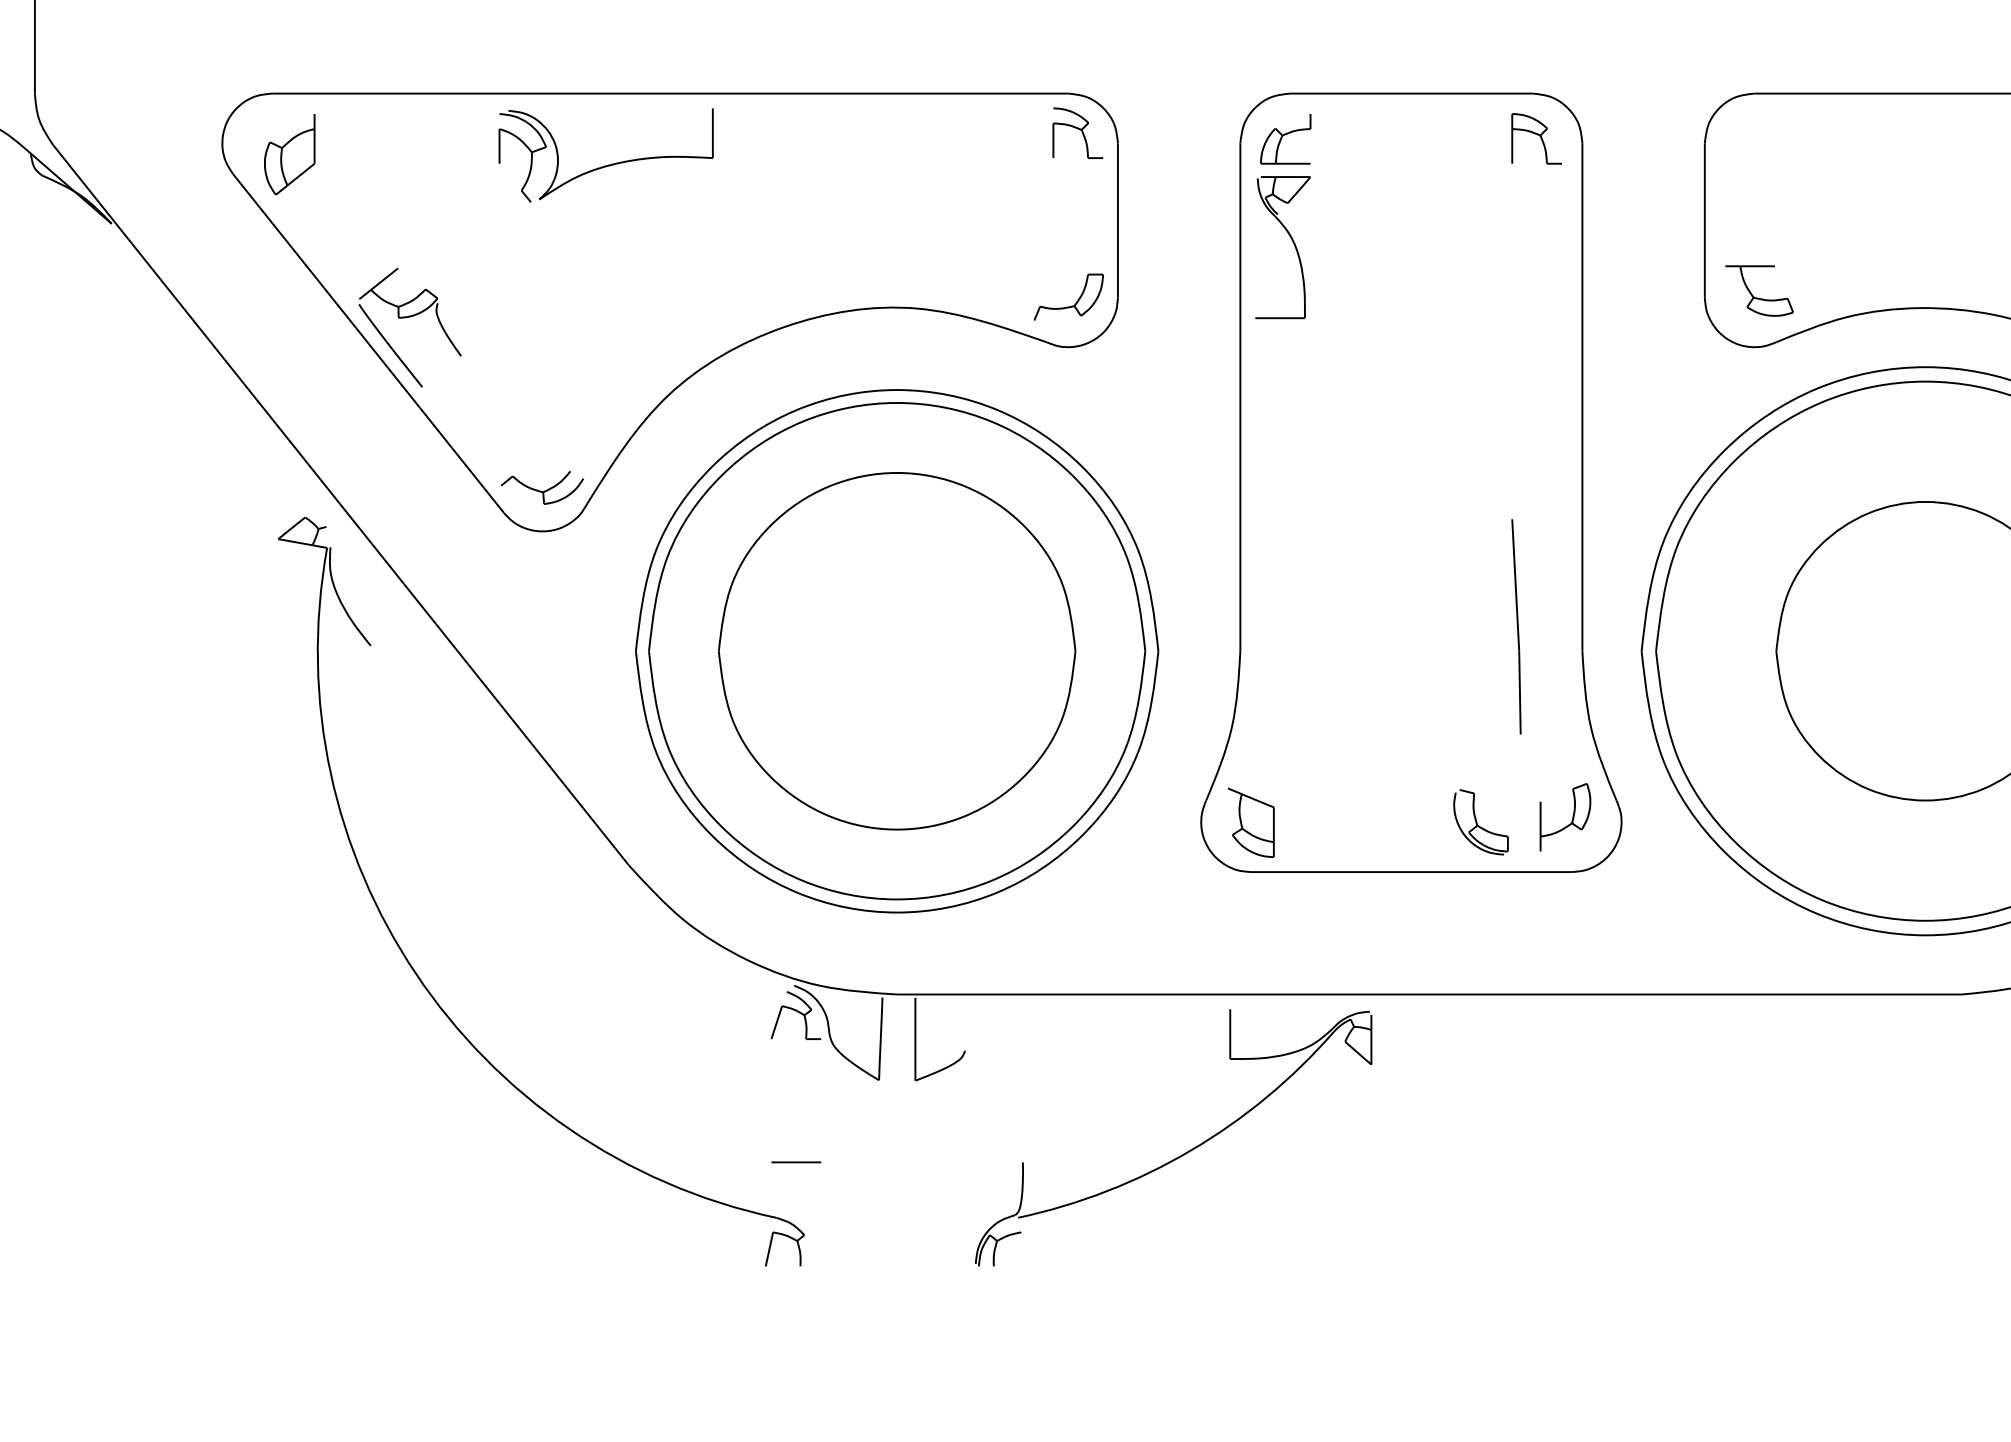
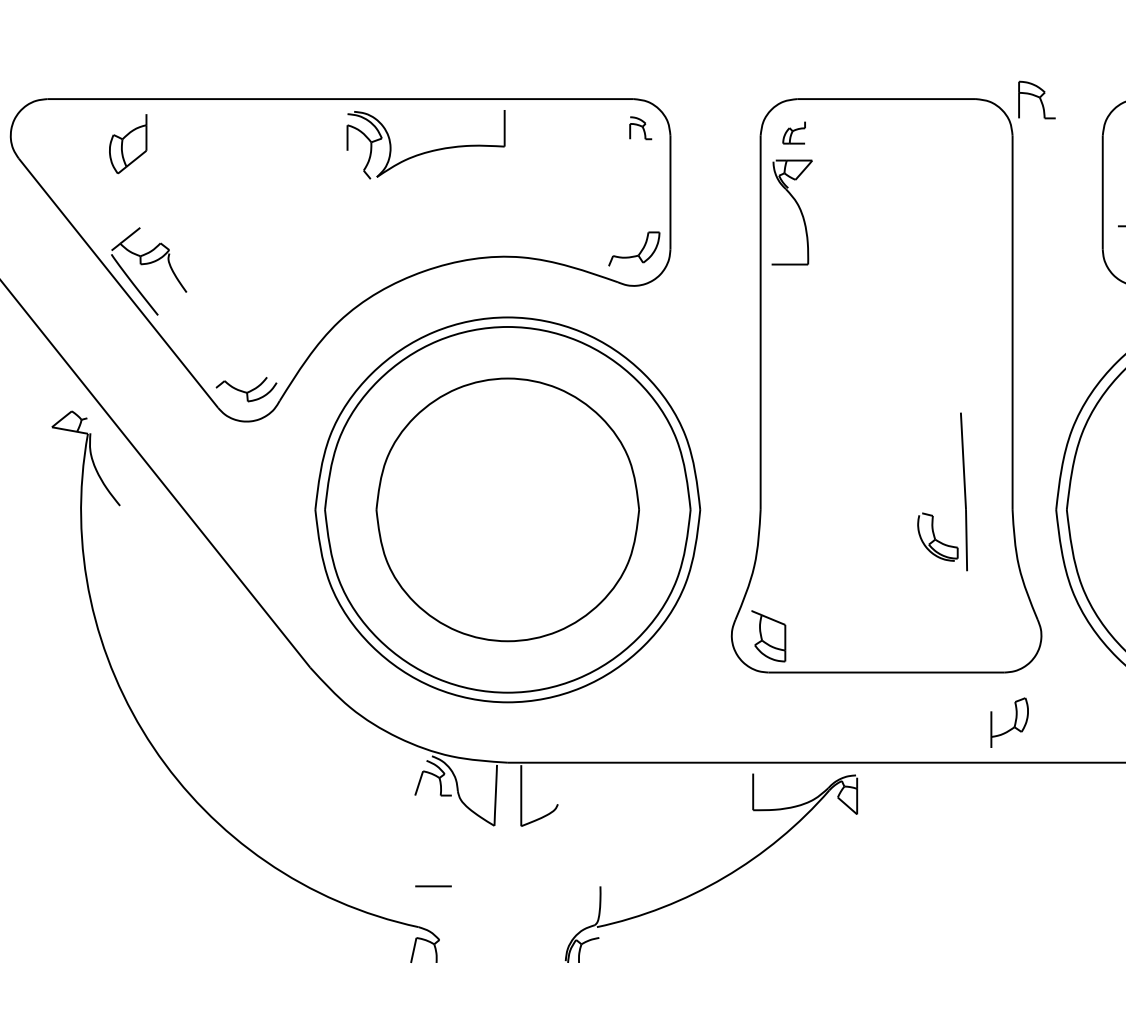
part: (1077, 132) -> (640, 127), size x0.6
part: (1536, 138) -> (1036, 99), moved
part: (1285, 139) -> (793, 132), size x0.6
part: (289, 154) -> (128, 143), moved
part: (608, 164) -> (427, 151), moved
part: (1571, 820) -> (1014, 725), moved
part: (1480, 822) -> (937, 537), moved

